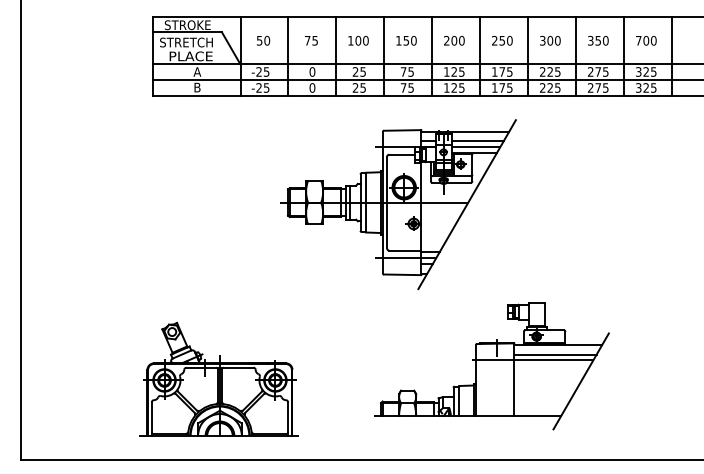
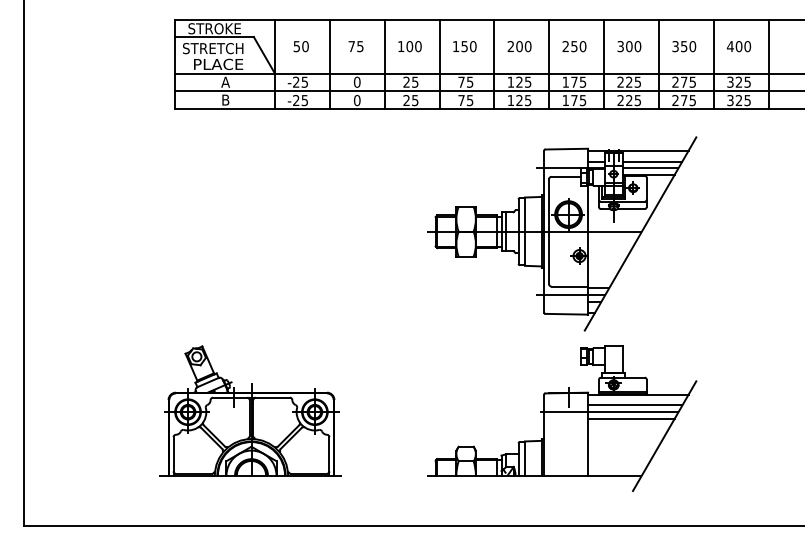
text: (638, 40) -> (730, 46), 700 -> 400
part: (398, 204) -> (562, 233), moved
line: (551, 366) -> (630, 419), added
part: (218, 378) -> (249, 409), moved

